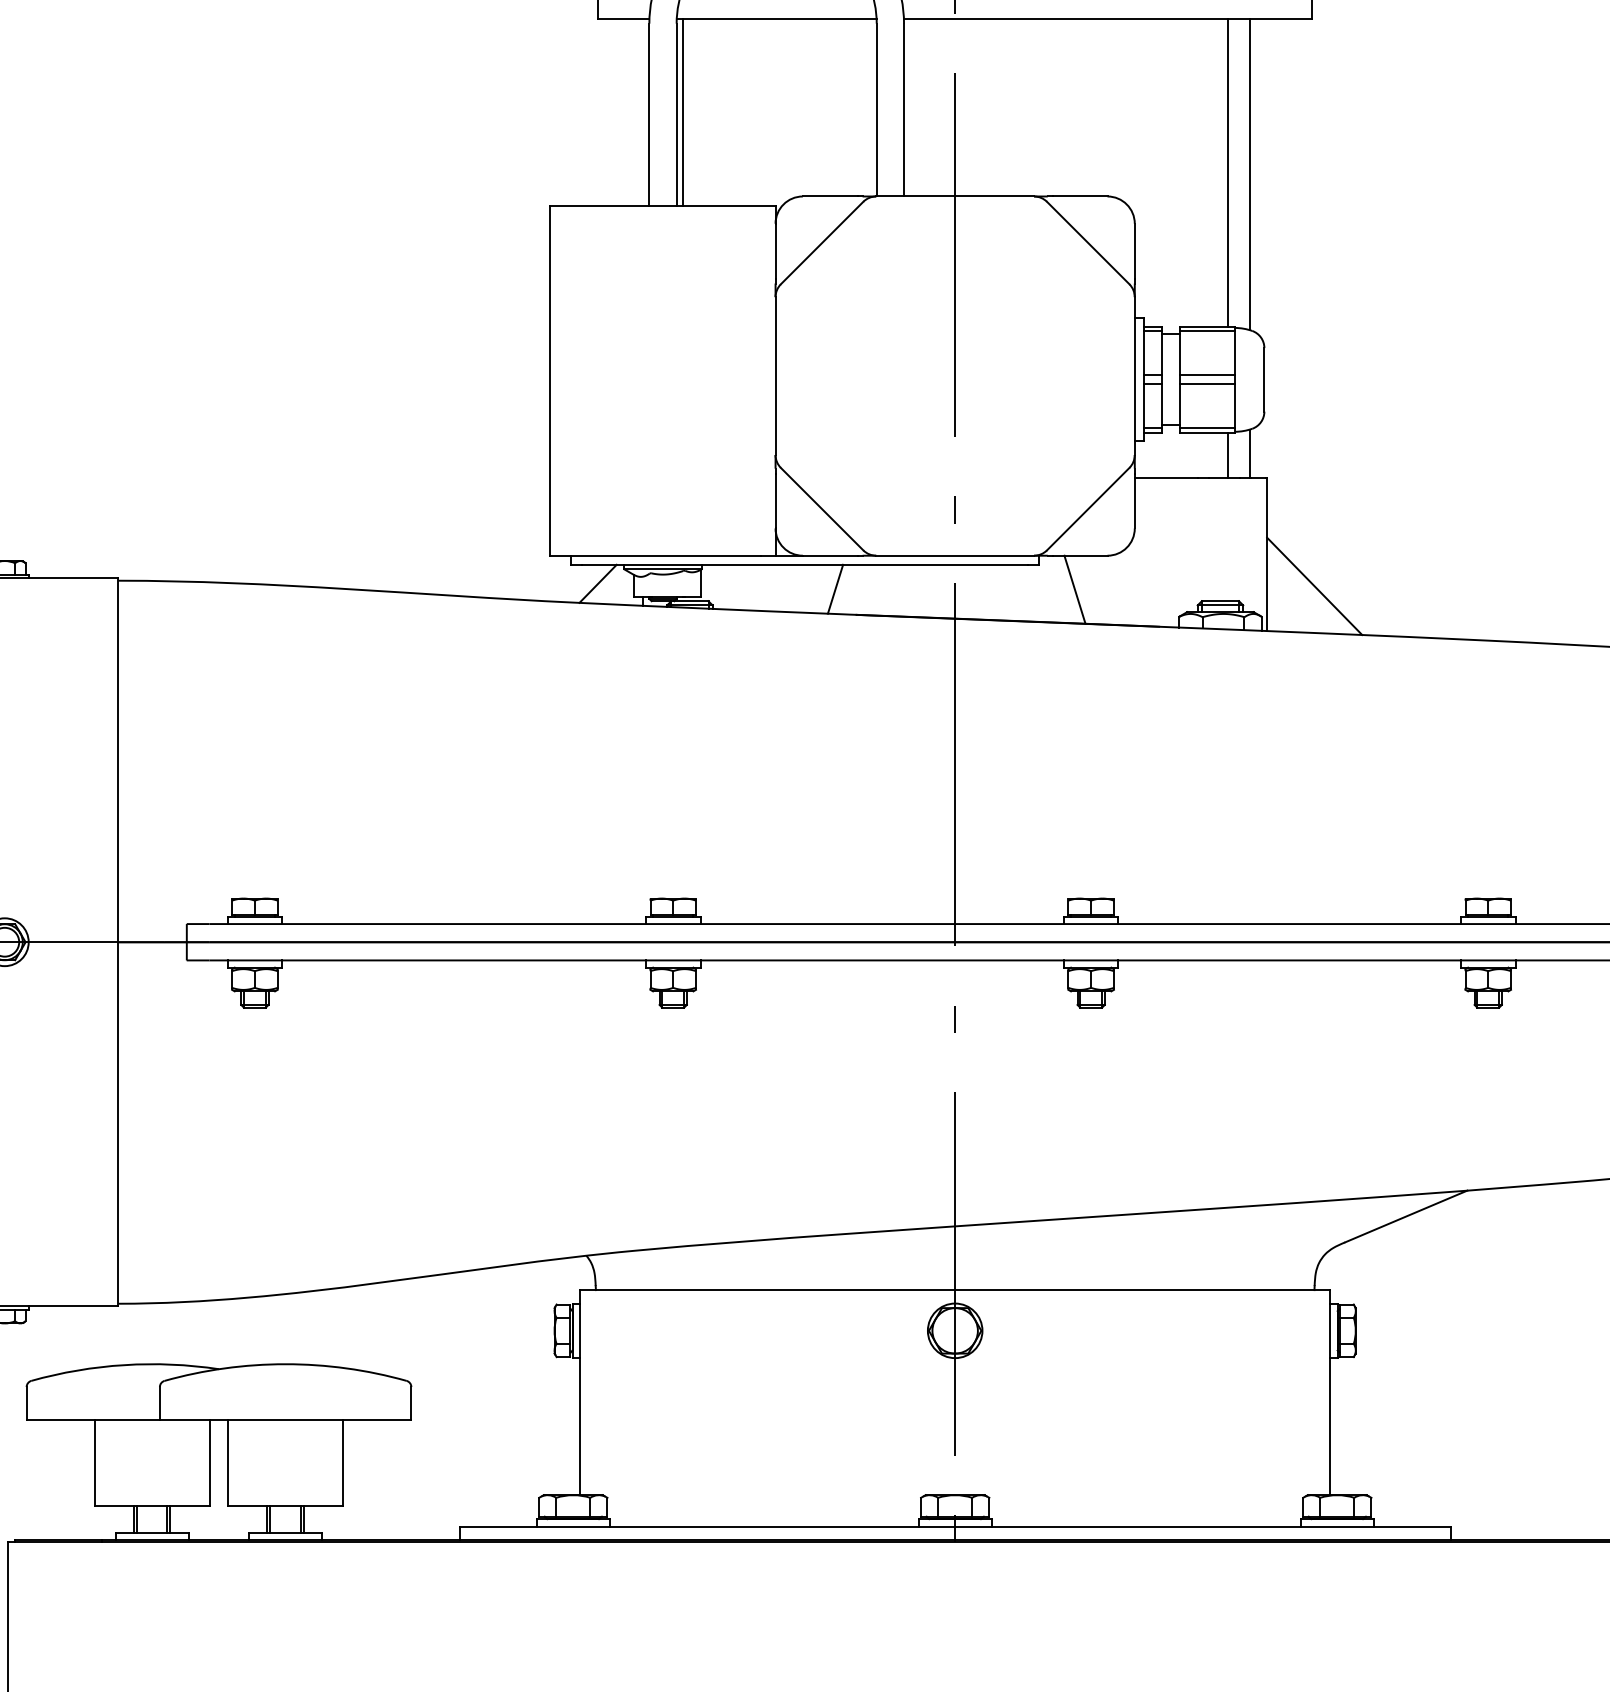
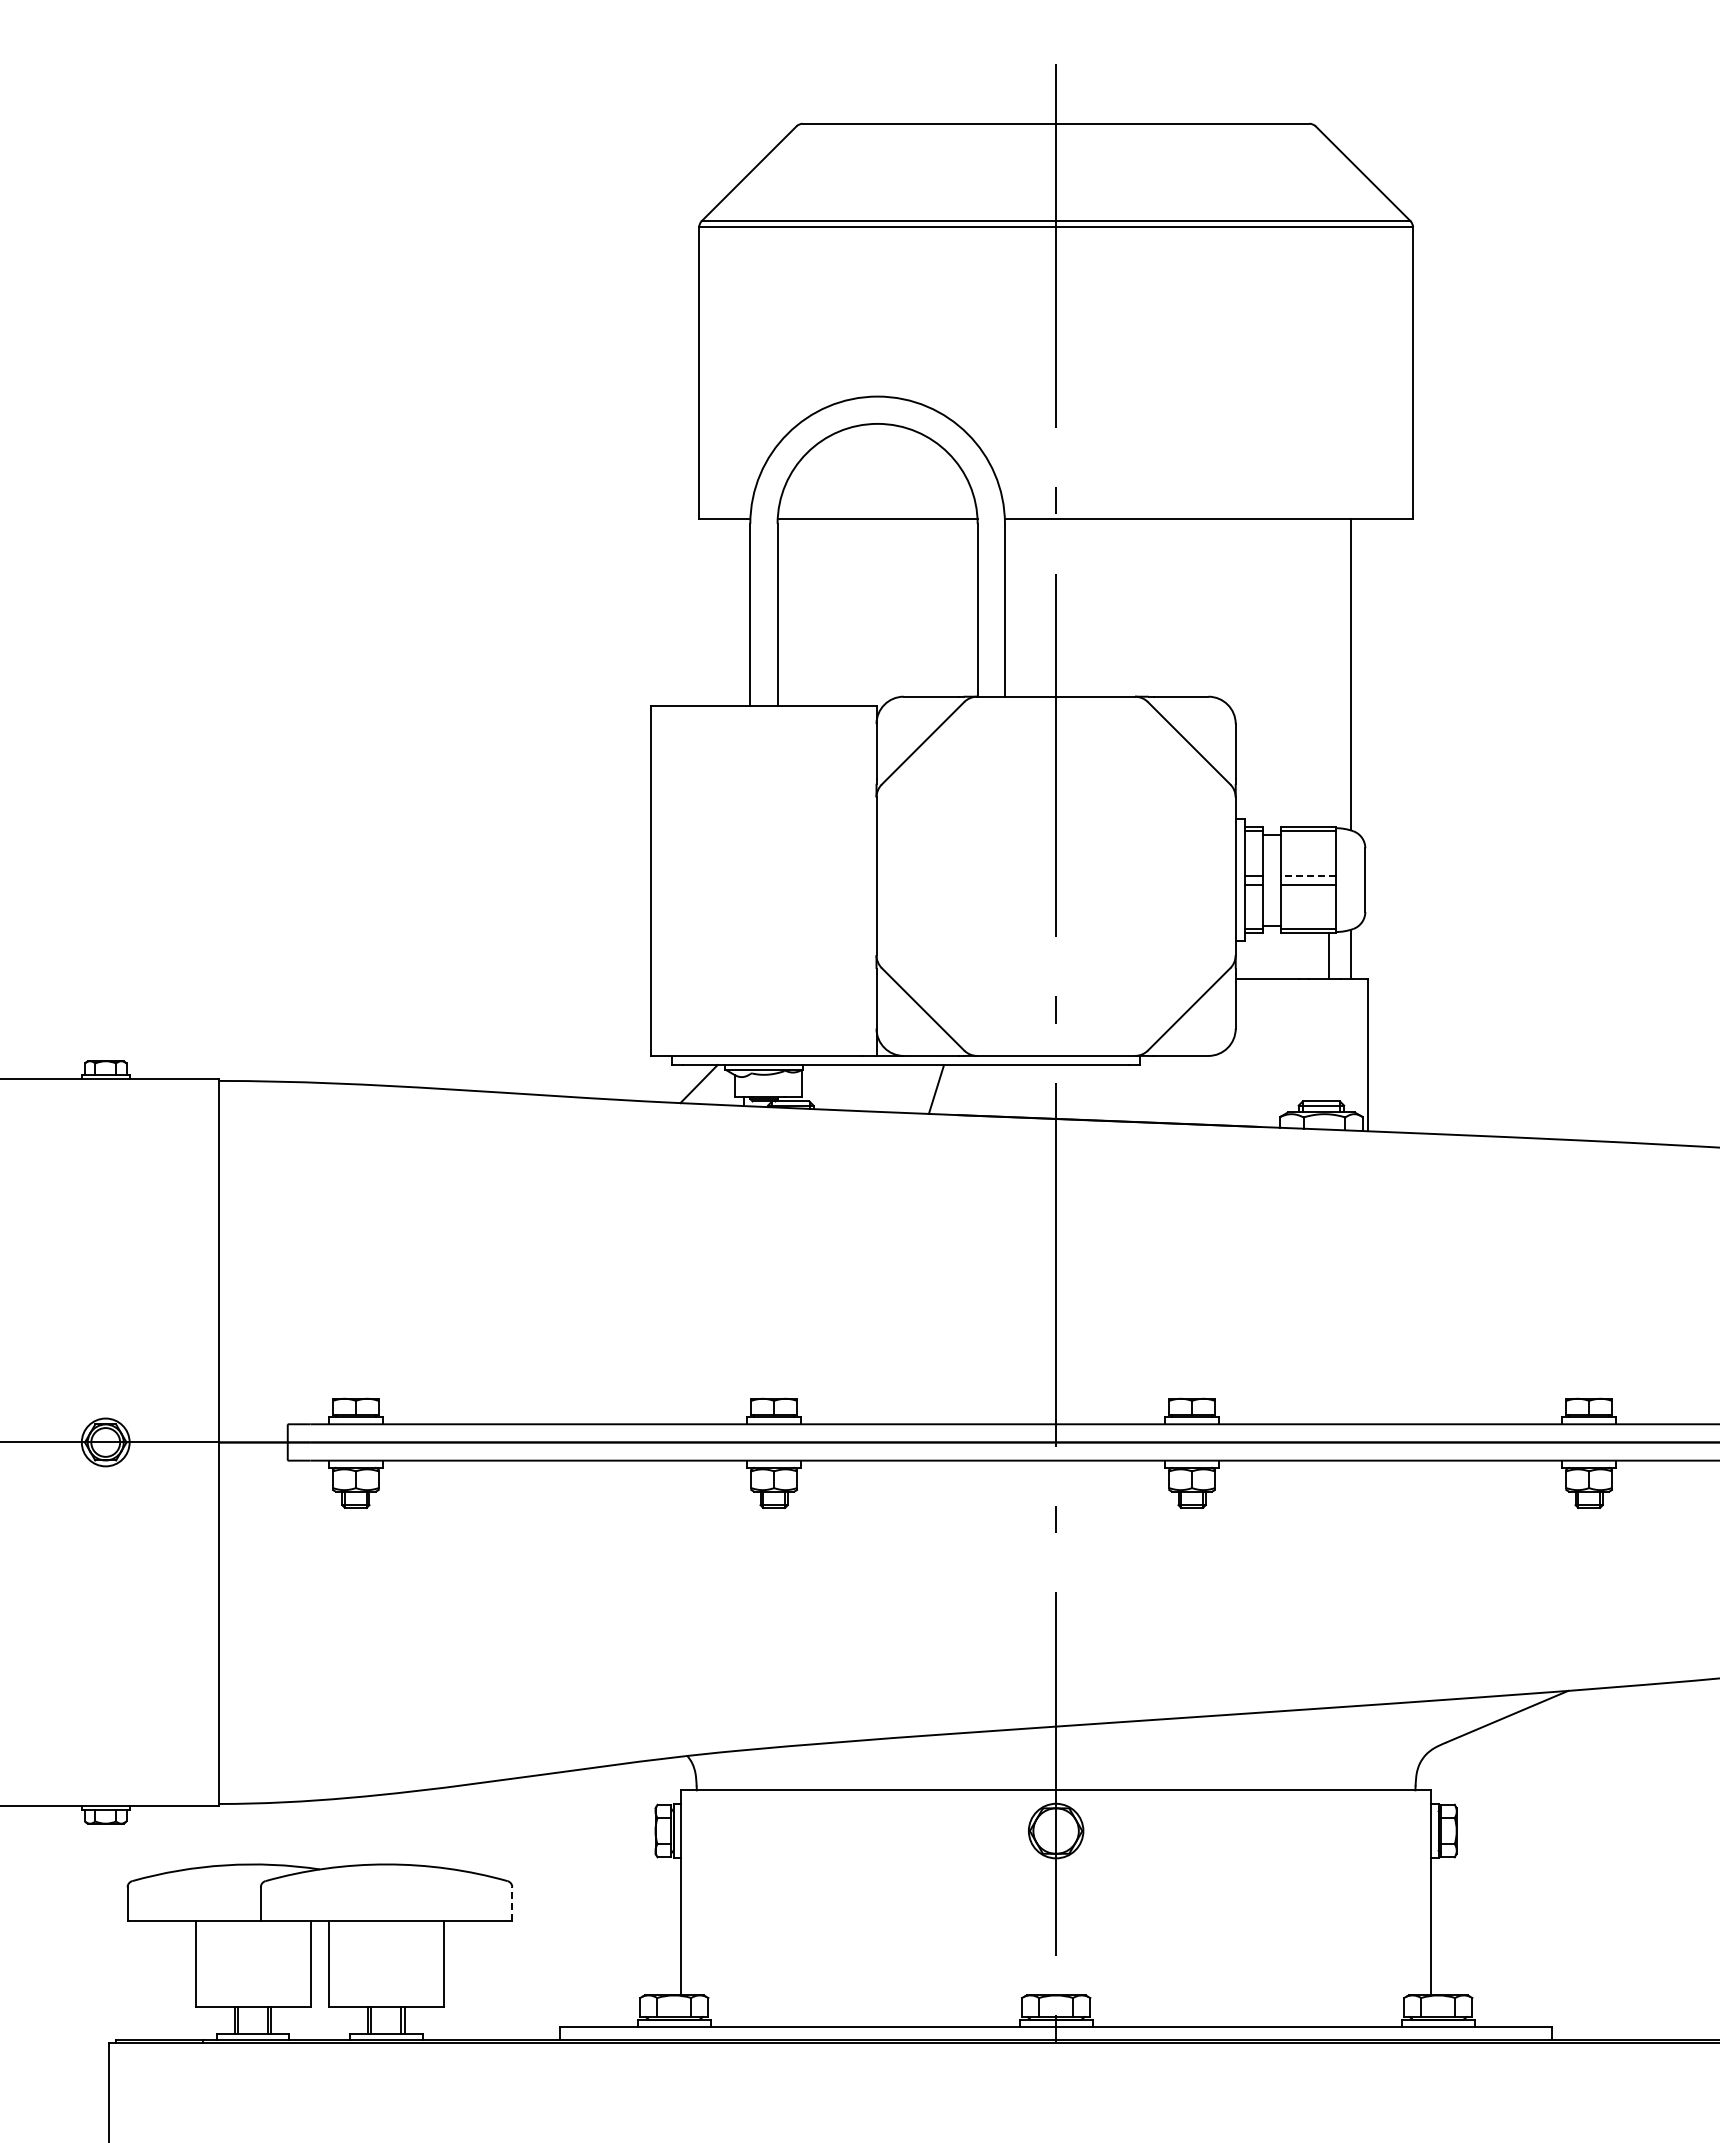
line: (682, 112) -> (783, 612), removed
line: (1227, 172) -> (1328, 672), removed
line: (1207, 375) -> (1308, 875), solid -> dashed
line: (1314, 586) -> (1415, 1086), removed
line: (1074, 589) -> (1175, 1089), removed
line: (411, 1403) -> (512, 1903), solid -> dashed

